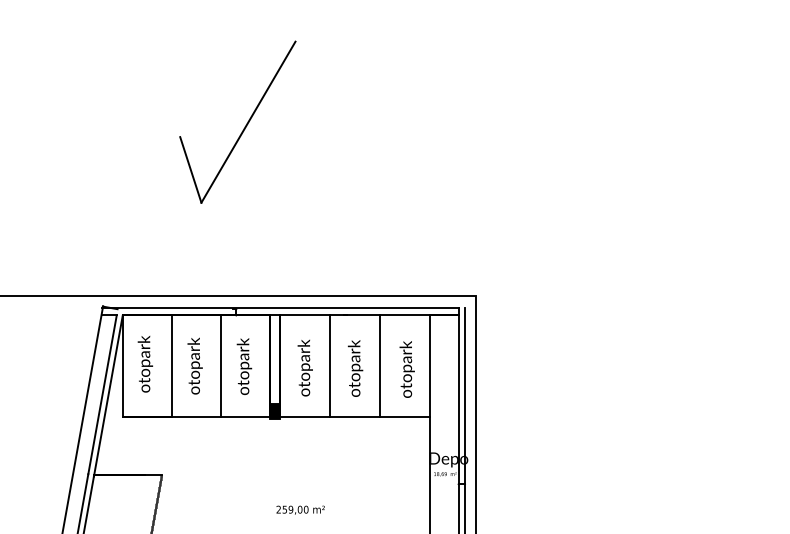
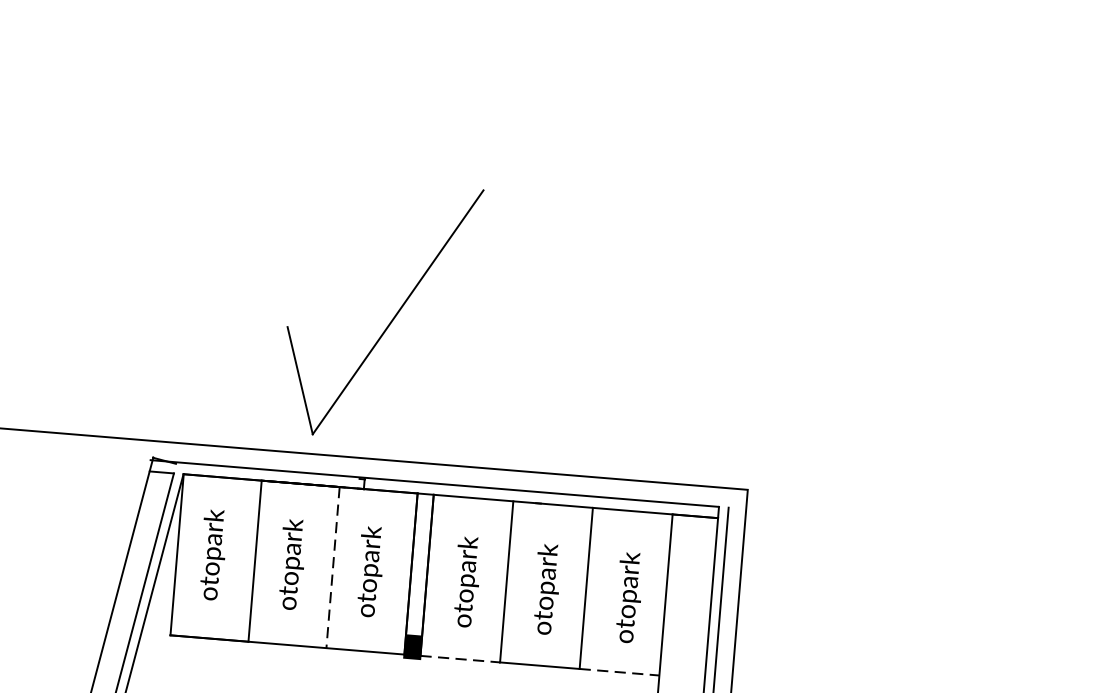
part: (244, 126) -> (391, 318), moved
line: (220, 365) -> (332, 566), solid -> dashed
line: (305, 416) -> (460, 659), solid -> dashed
line: (405, 416) -> (620, 672), solid -> dashed

